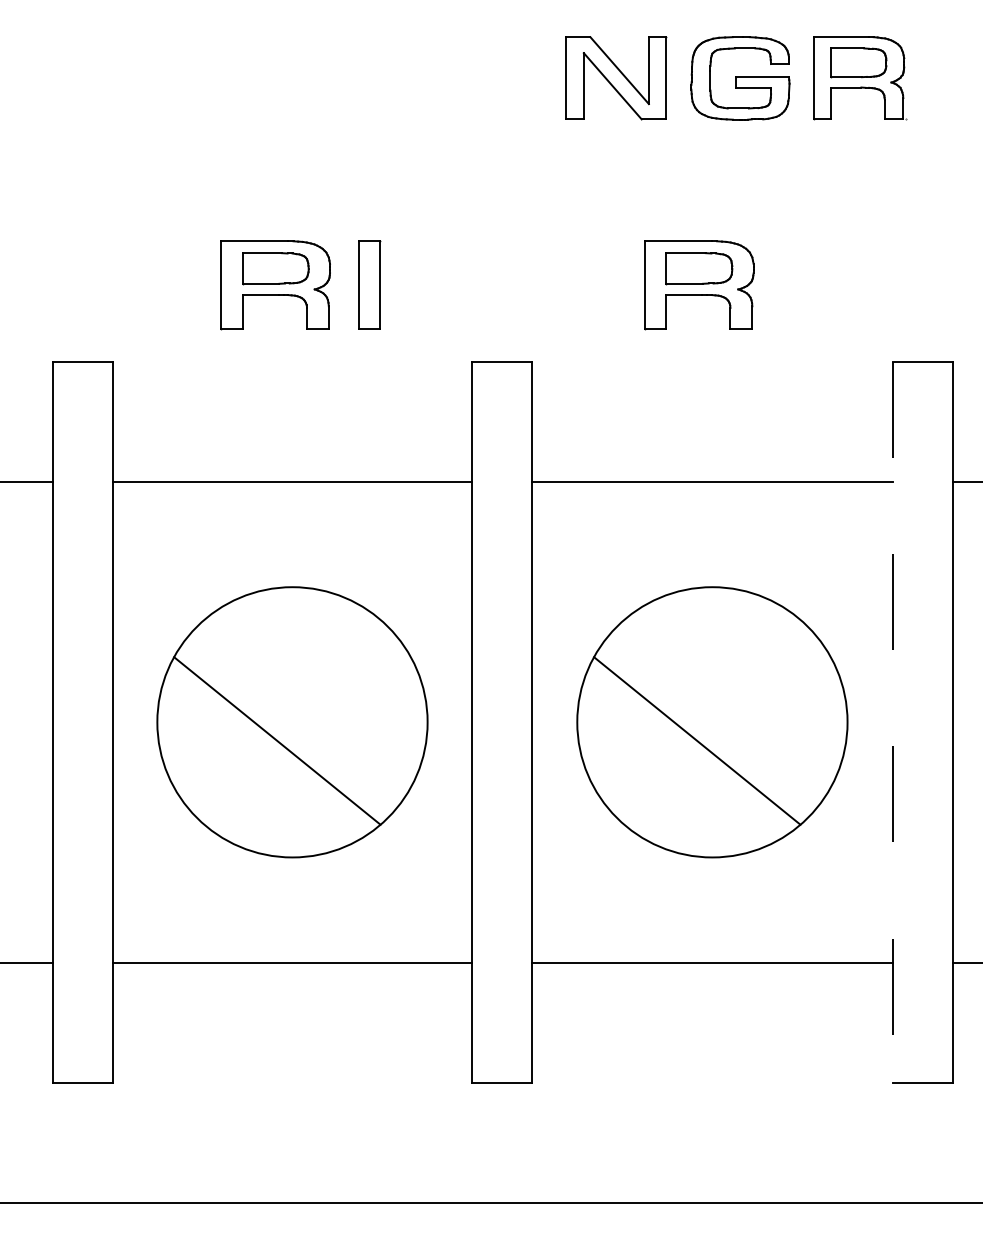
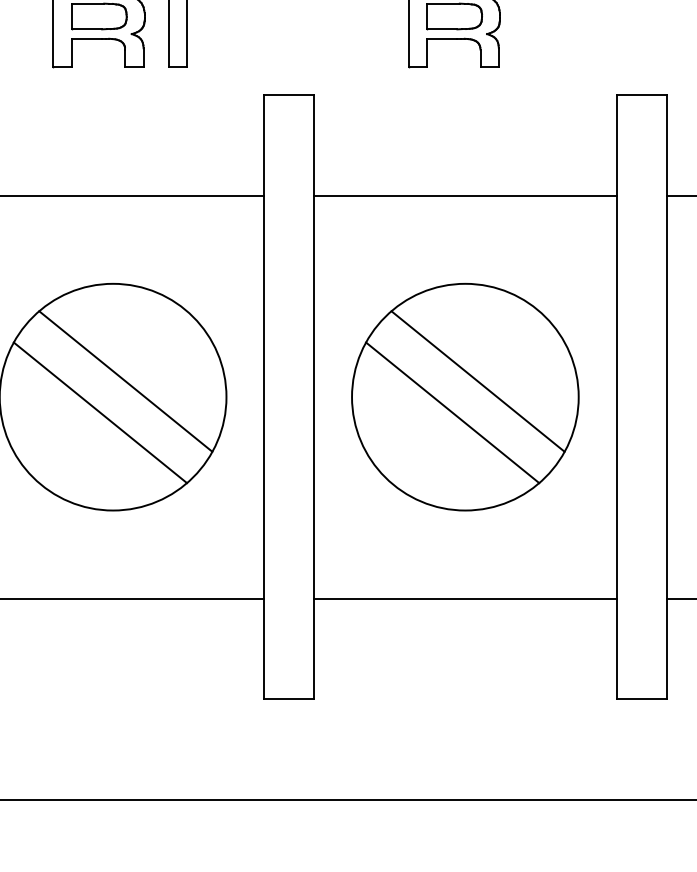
line: (307, 703) -> (125, 381), added
line: (727, 703) -> (478, 381), added
line: (893, 722) -> (617, 397), dashed -> solid

